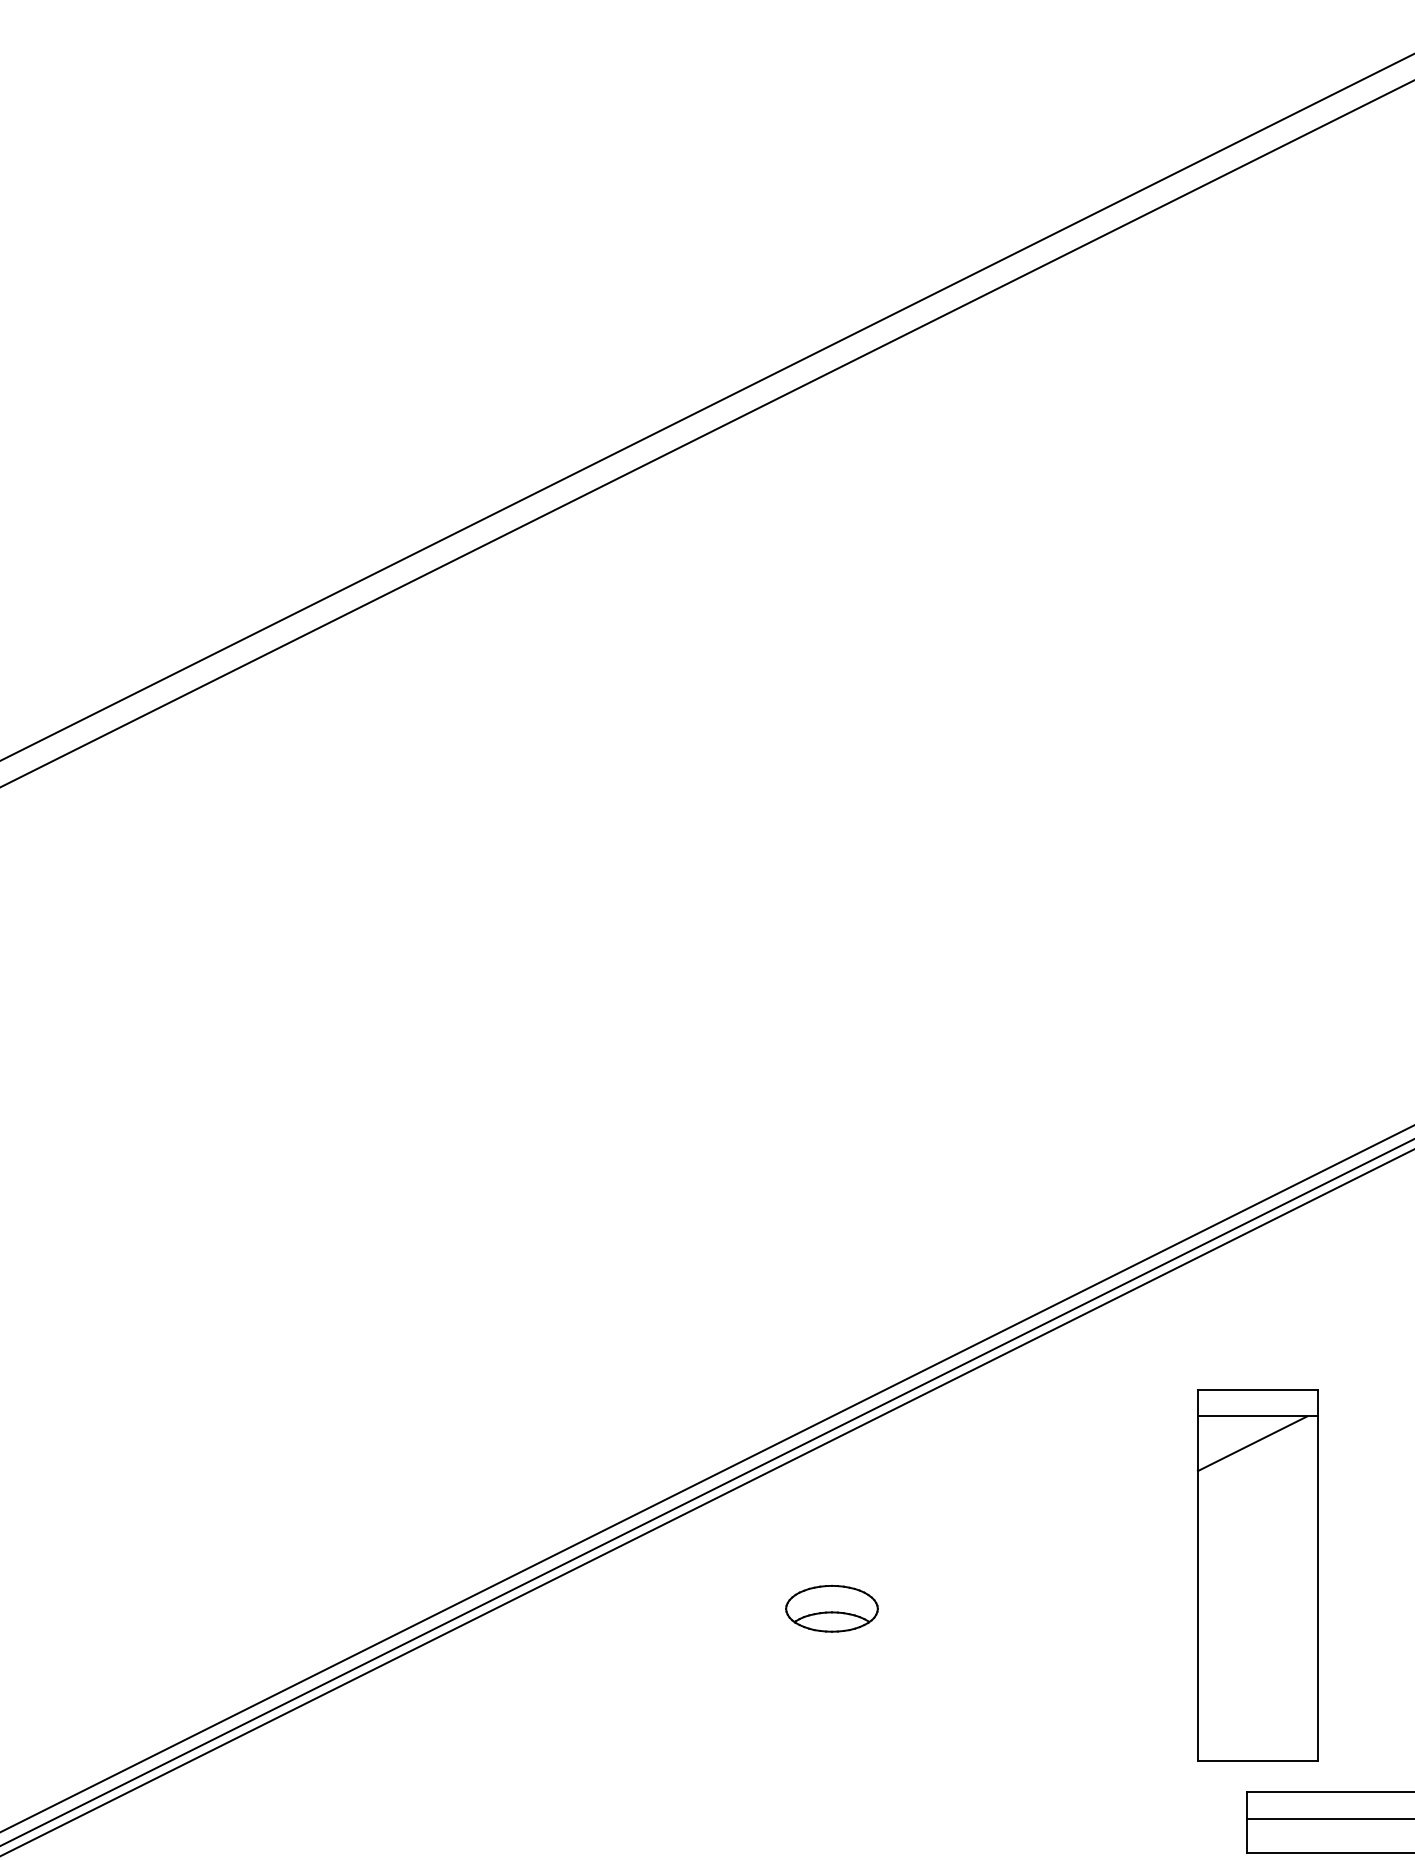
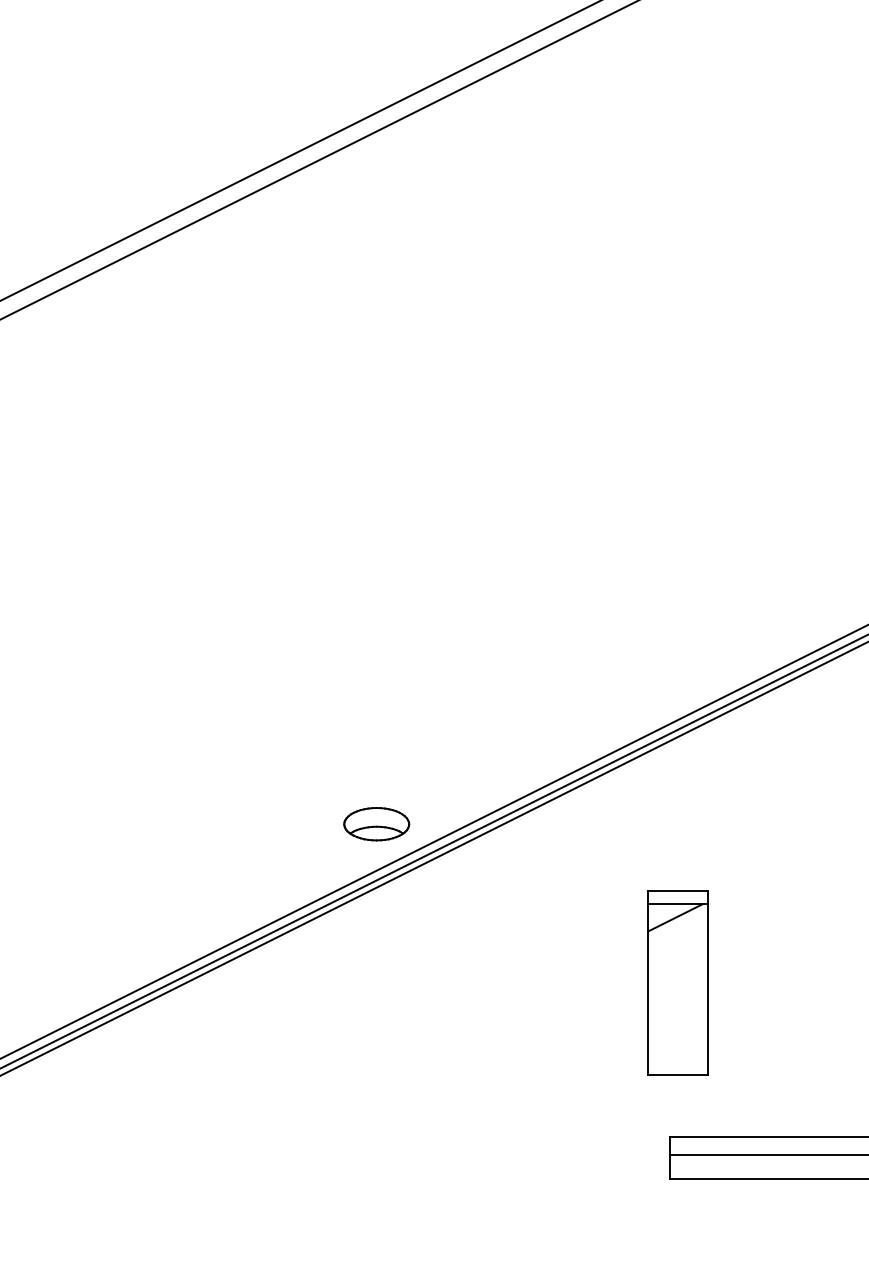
part: (1257, 1575) -> (677, 983), size x0.7
part: (831, 1608) -> (376, 823), moved

